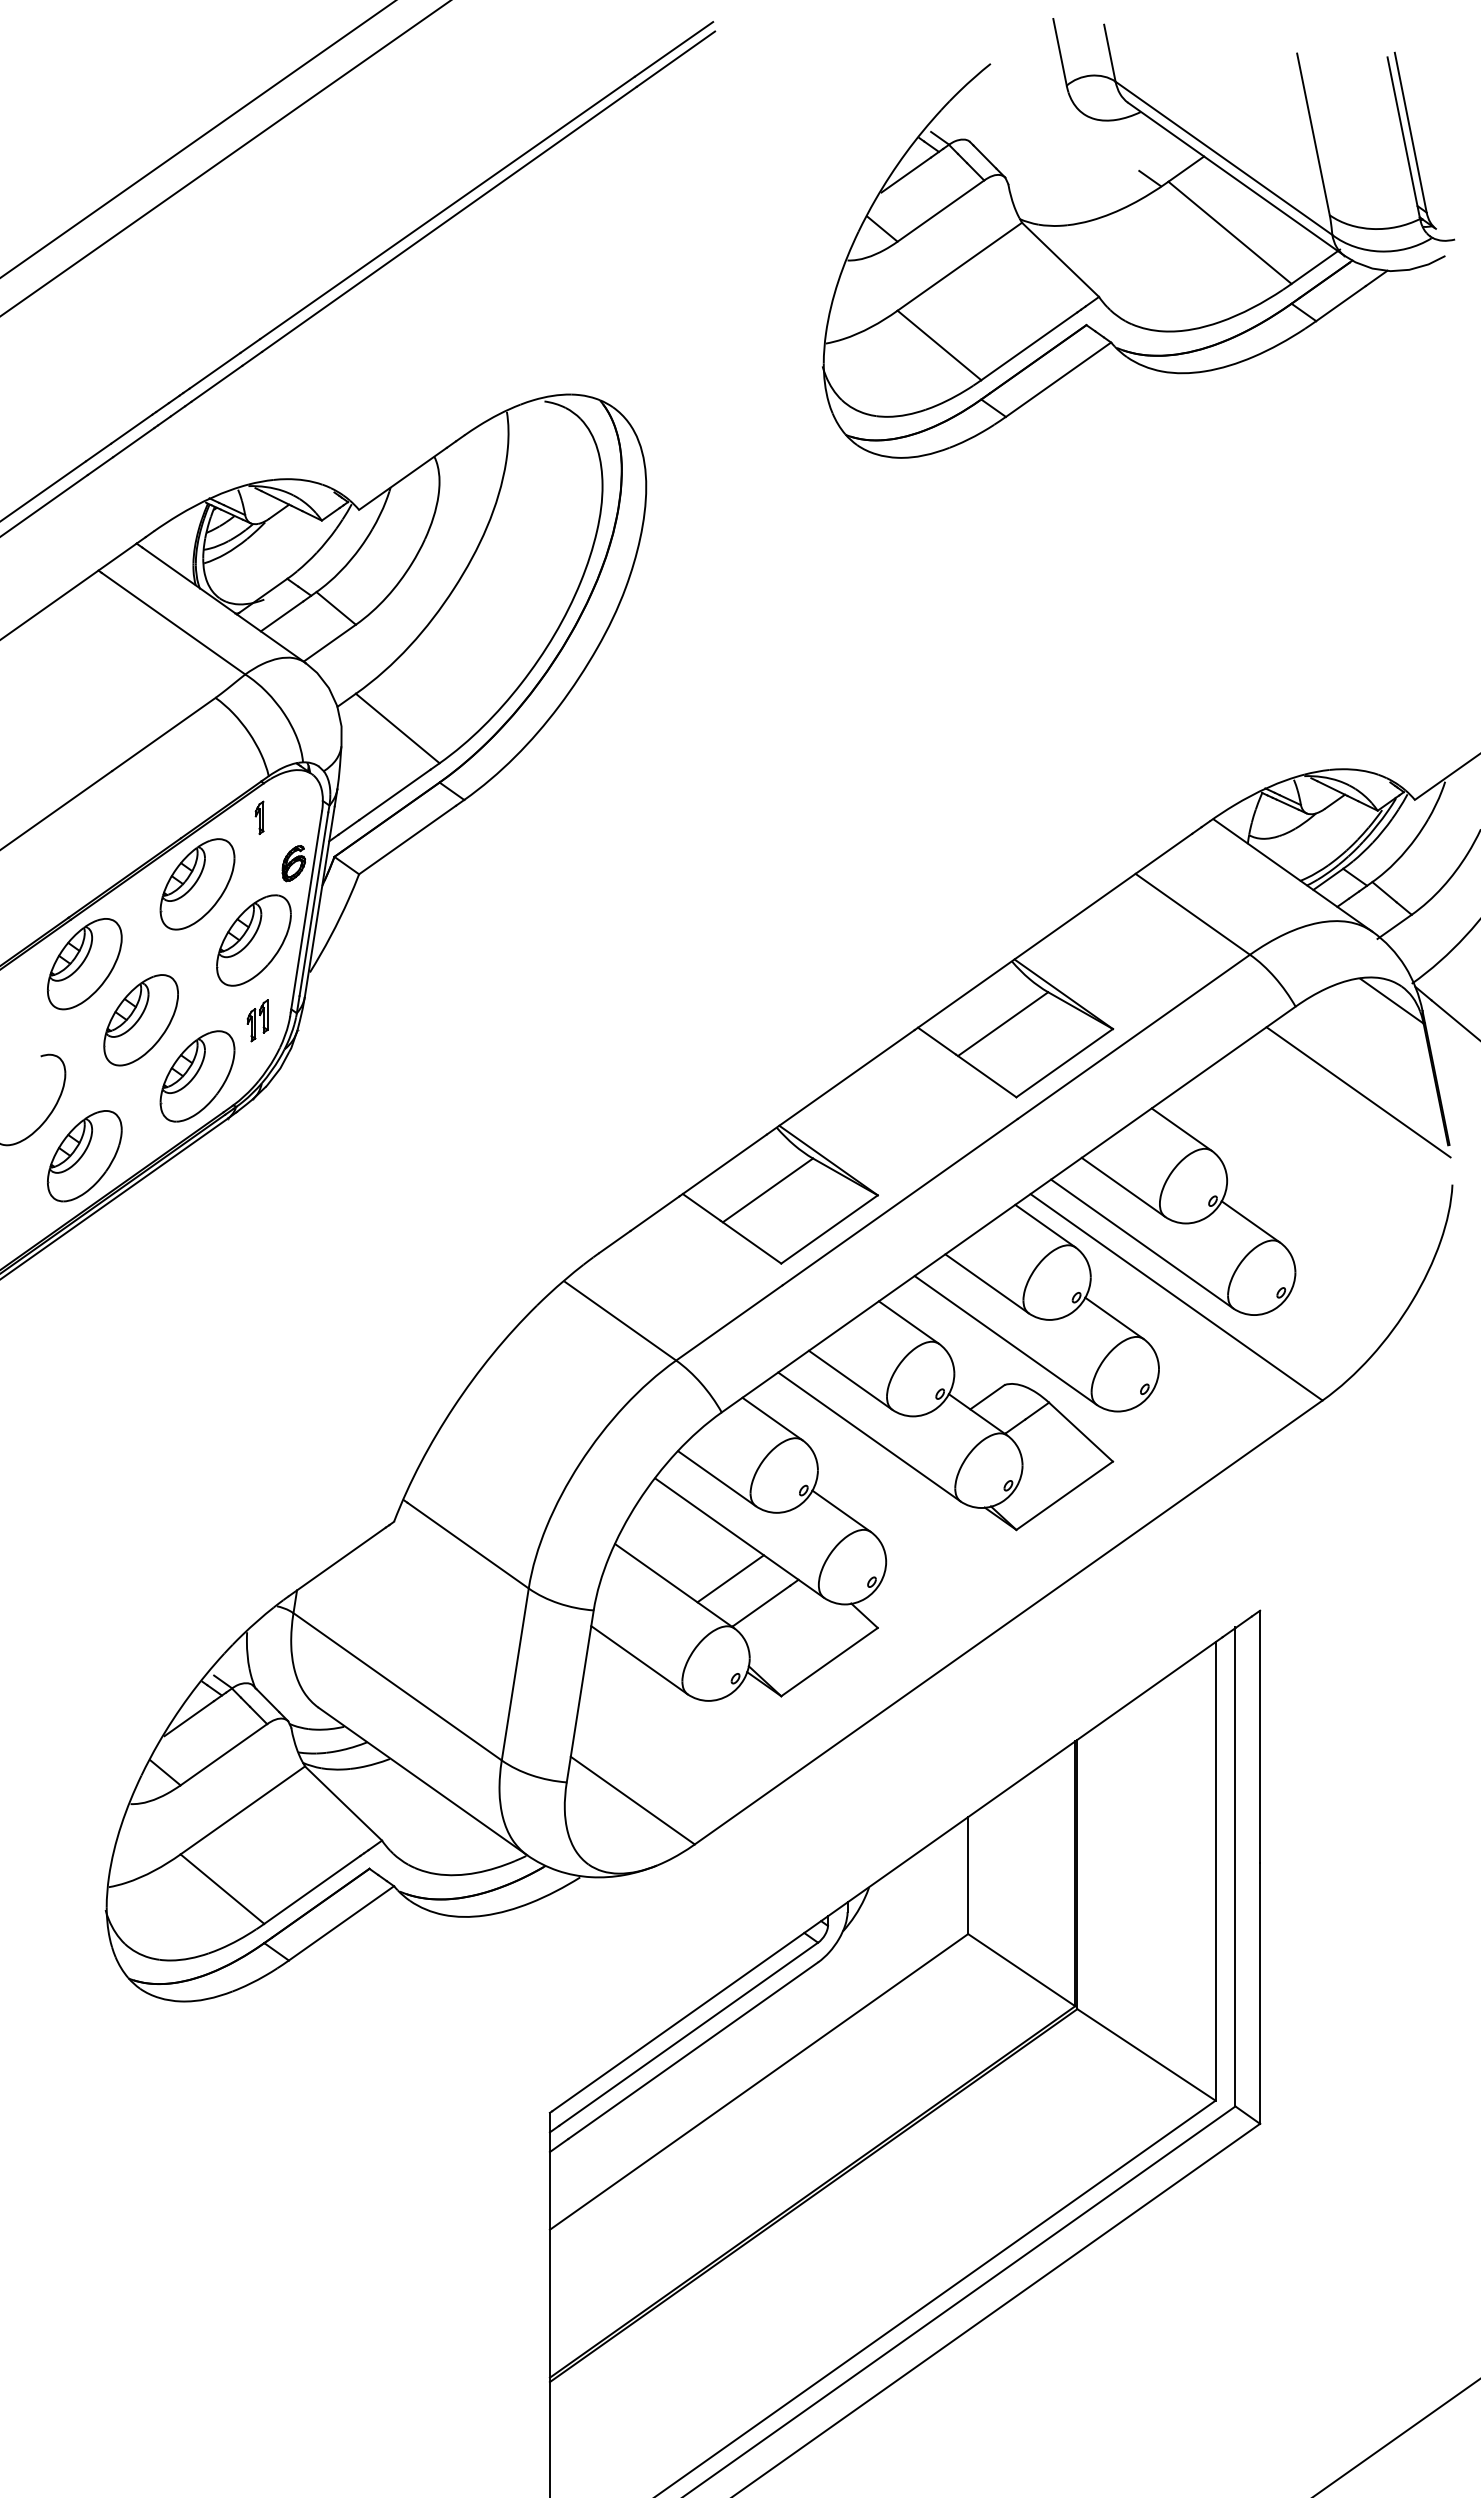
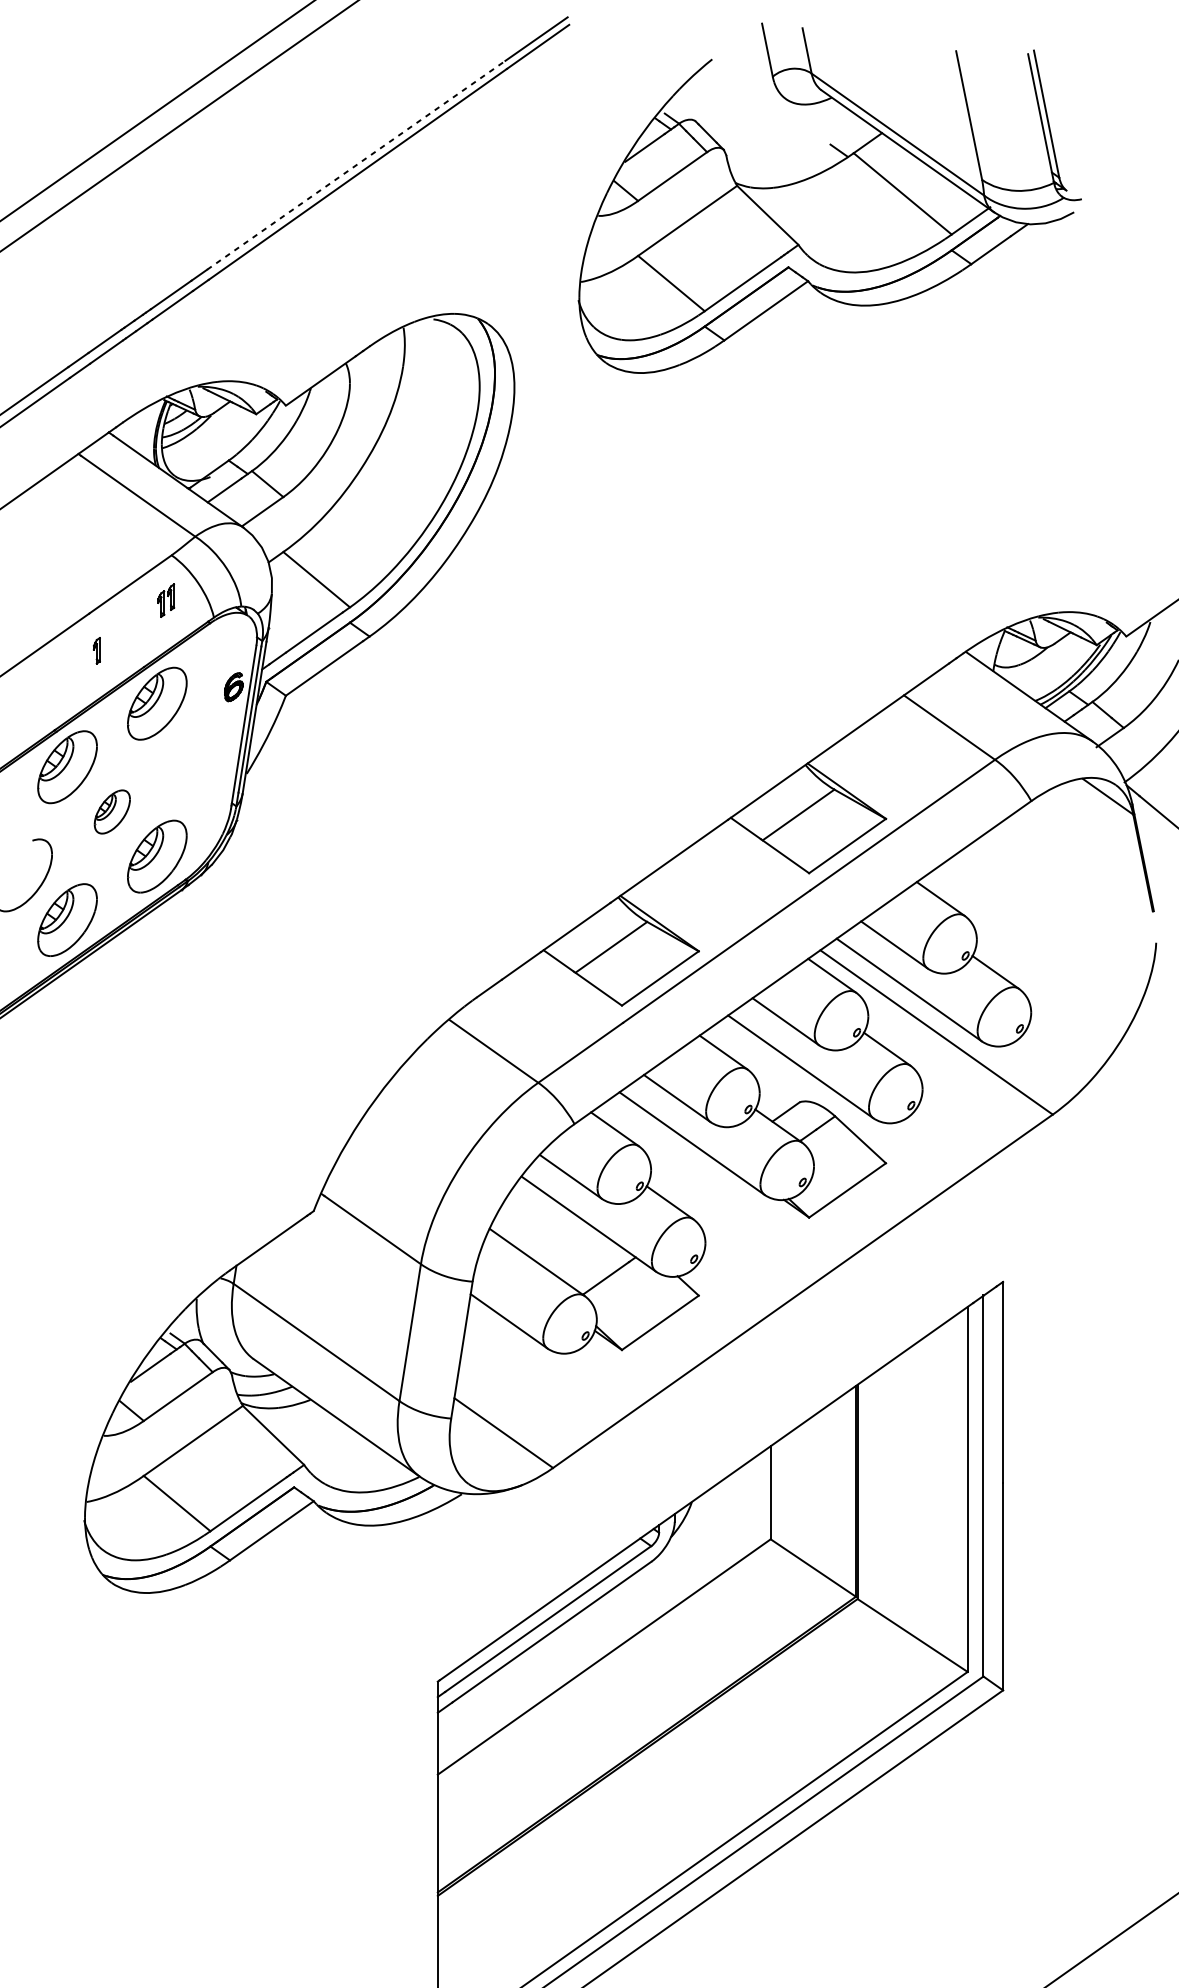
line: (447, 207) -> (356, 164), solid -> dashed
part: (1138, 238) -> (829, 198), moved
part: (259, 817) -> (96, 650), moved
part: (253, 940) -> (201, 748), removed
part: (140, 1020) -> (111, 812), size x0.6
part: (257, 1020) -> (166, 600), moved
line: (1358, 1092) -> (1081, 869), removed
line: (730, 1578) -> (581, 1256), removed

